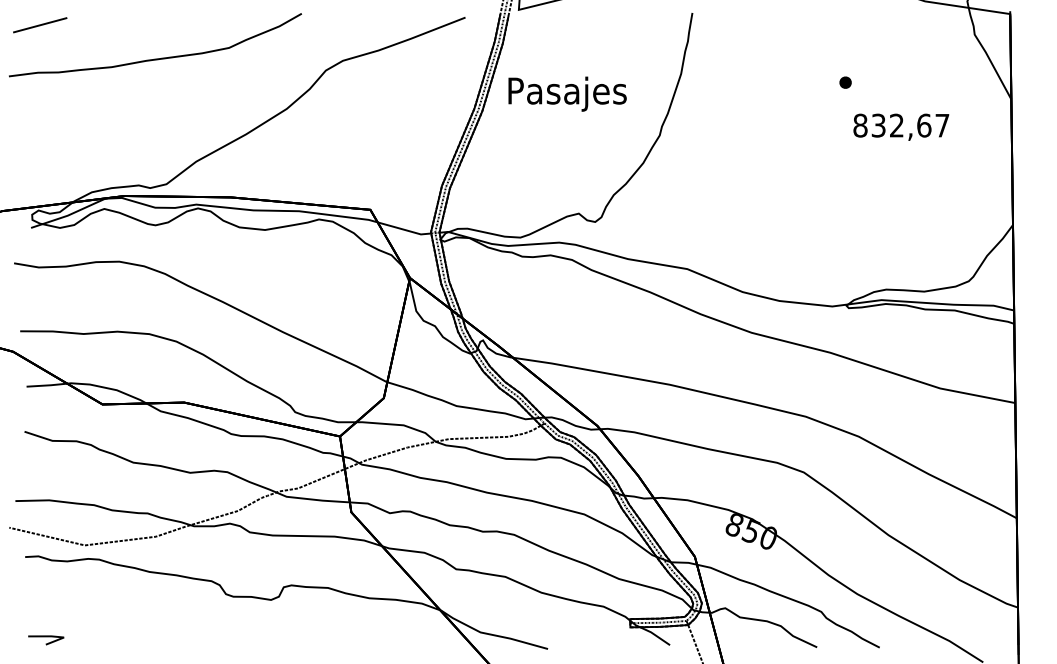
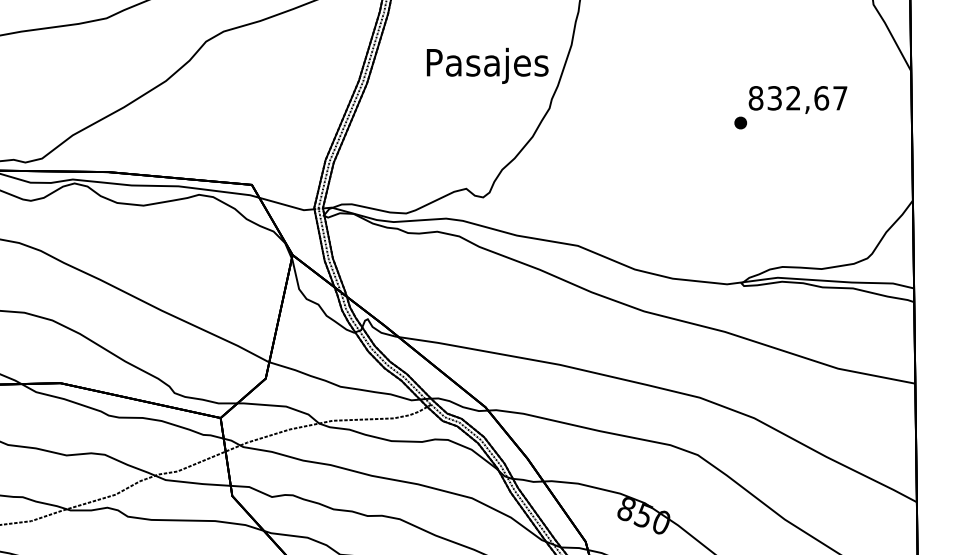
part: (845, 82) -> (740, 122), moved
text: (567, 93) -> (487, 65), moved

